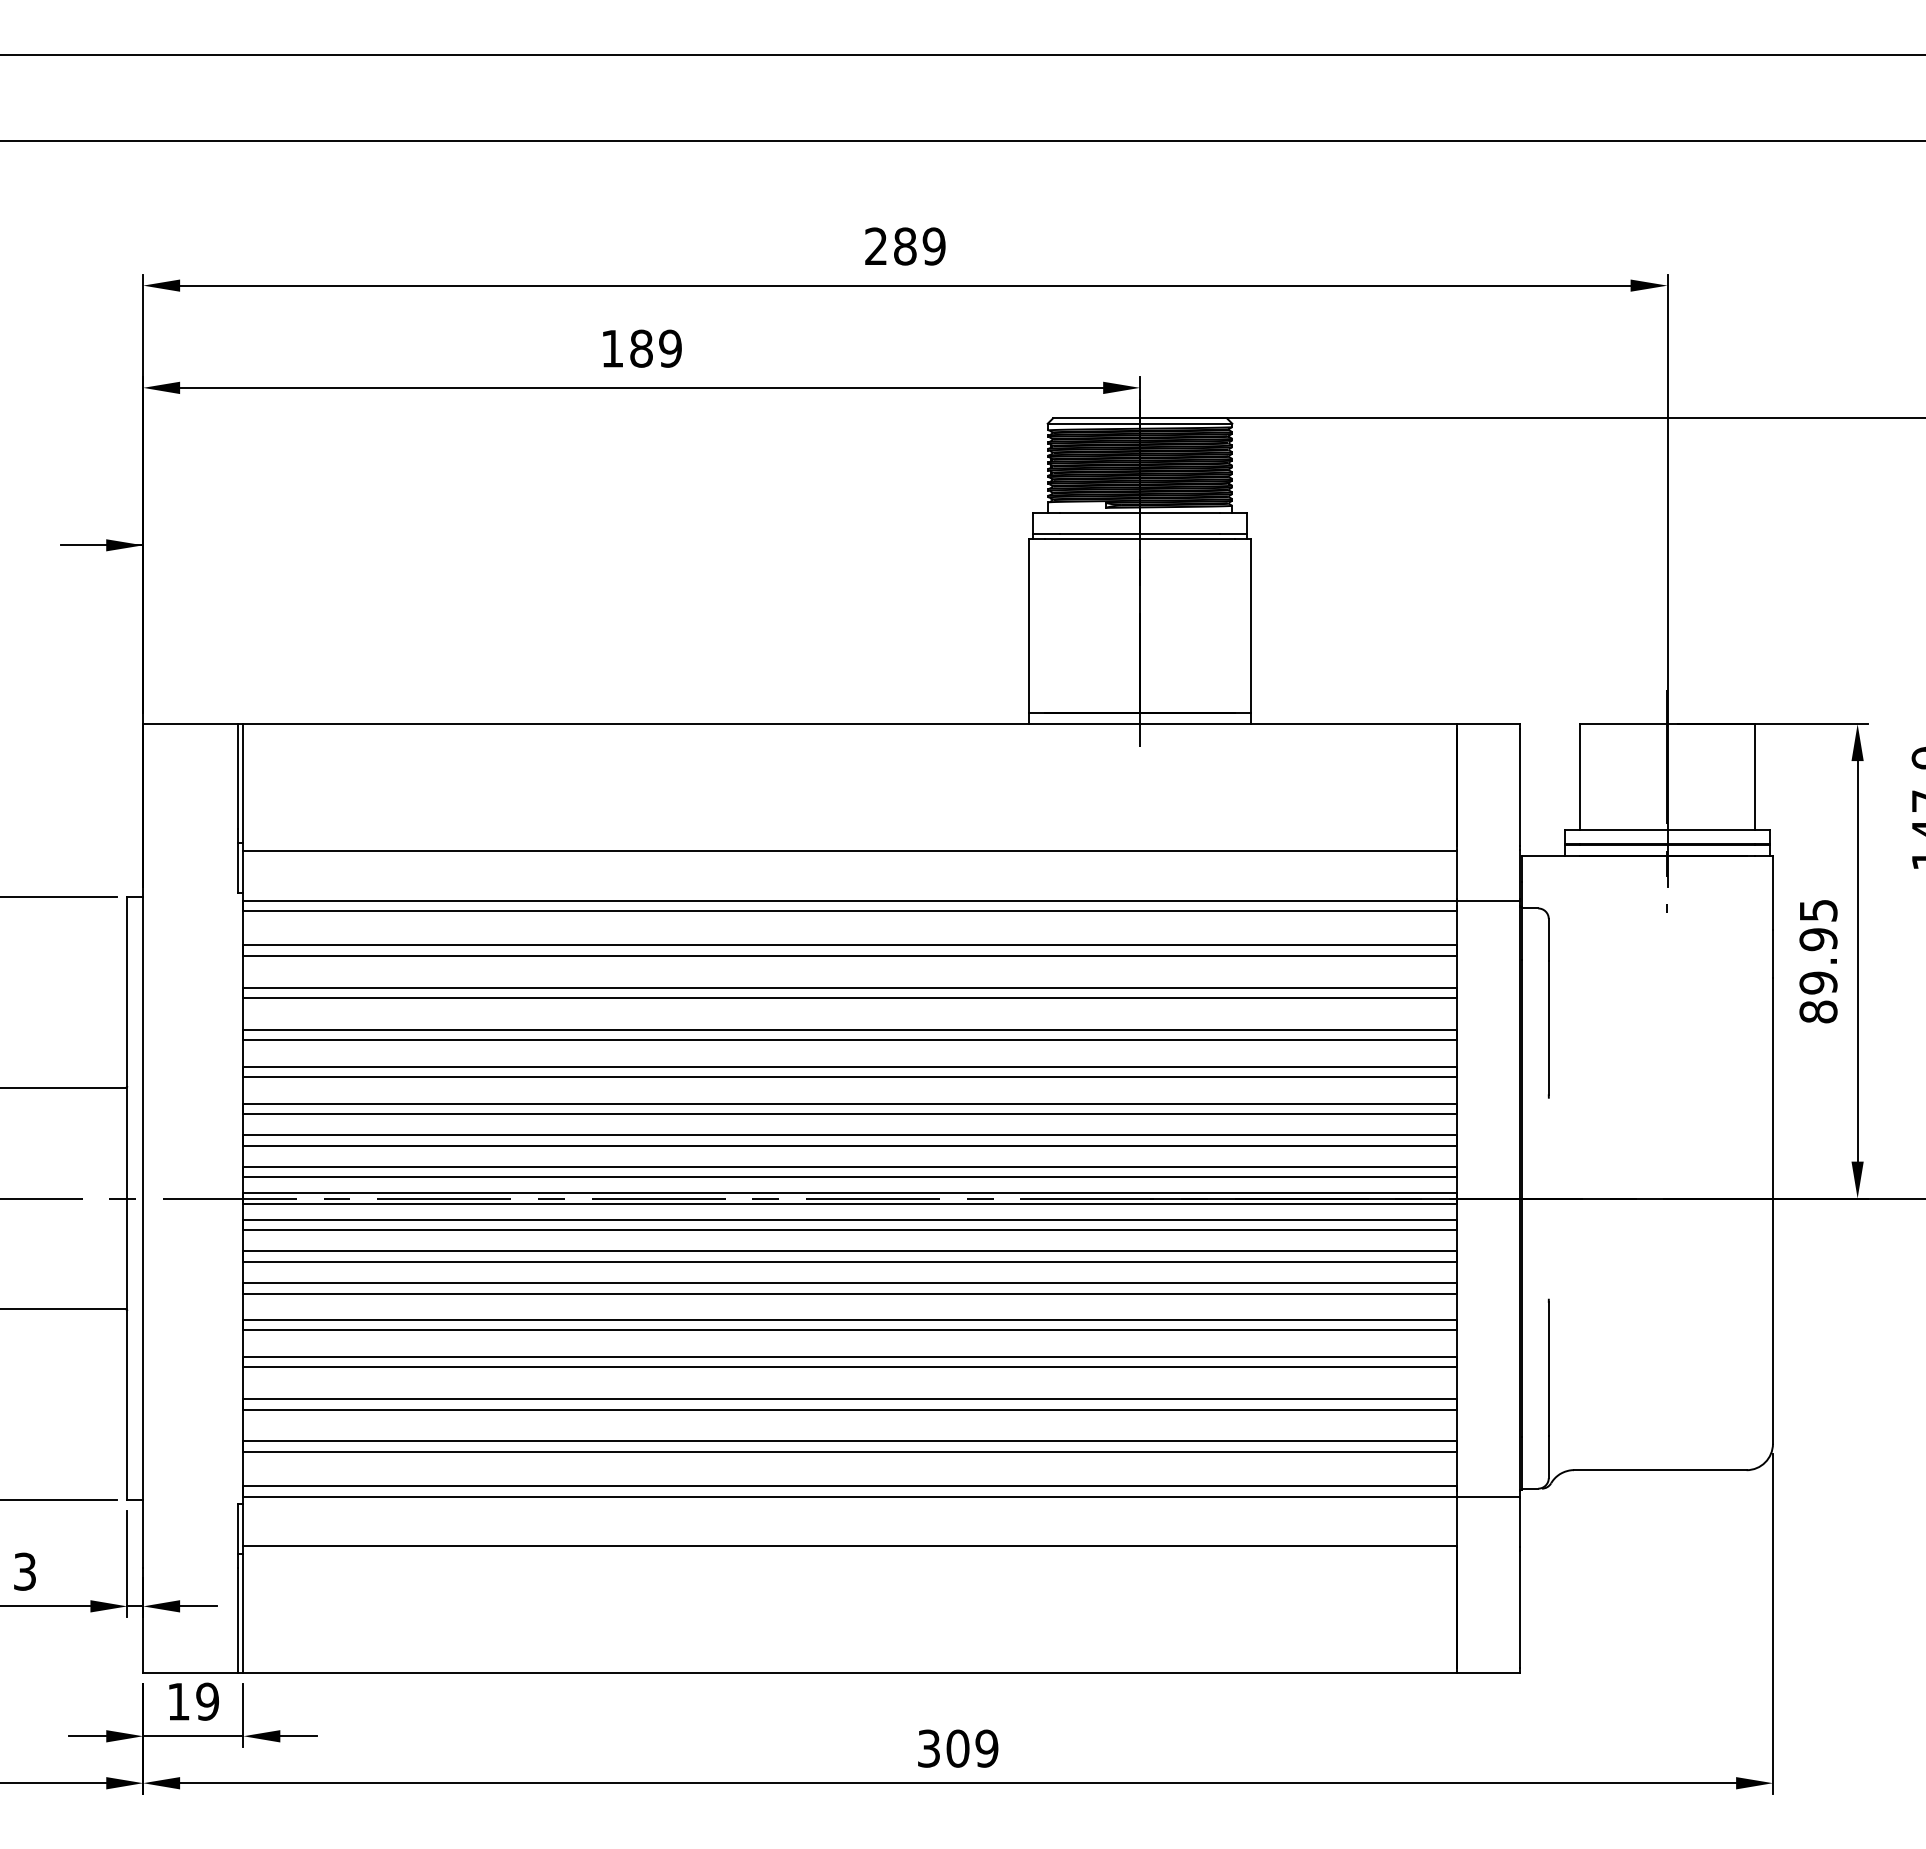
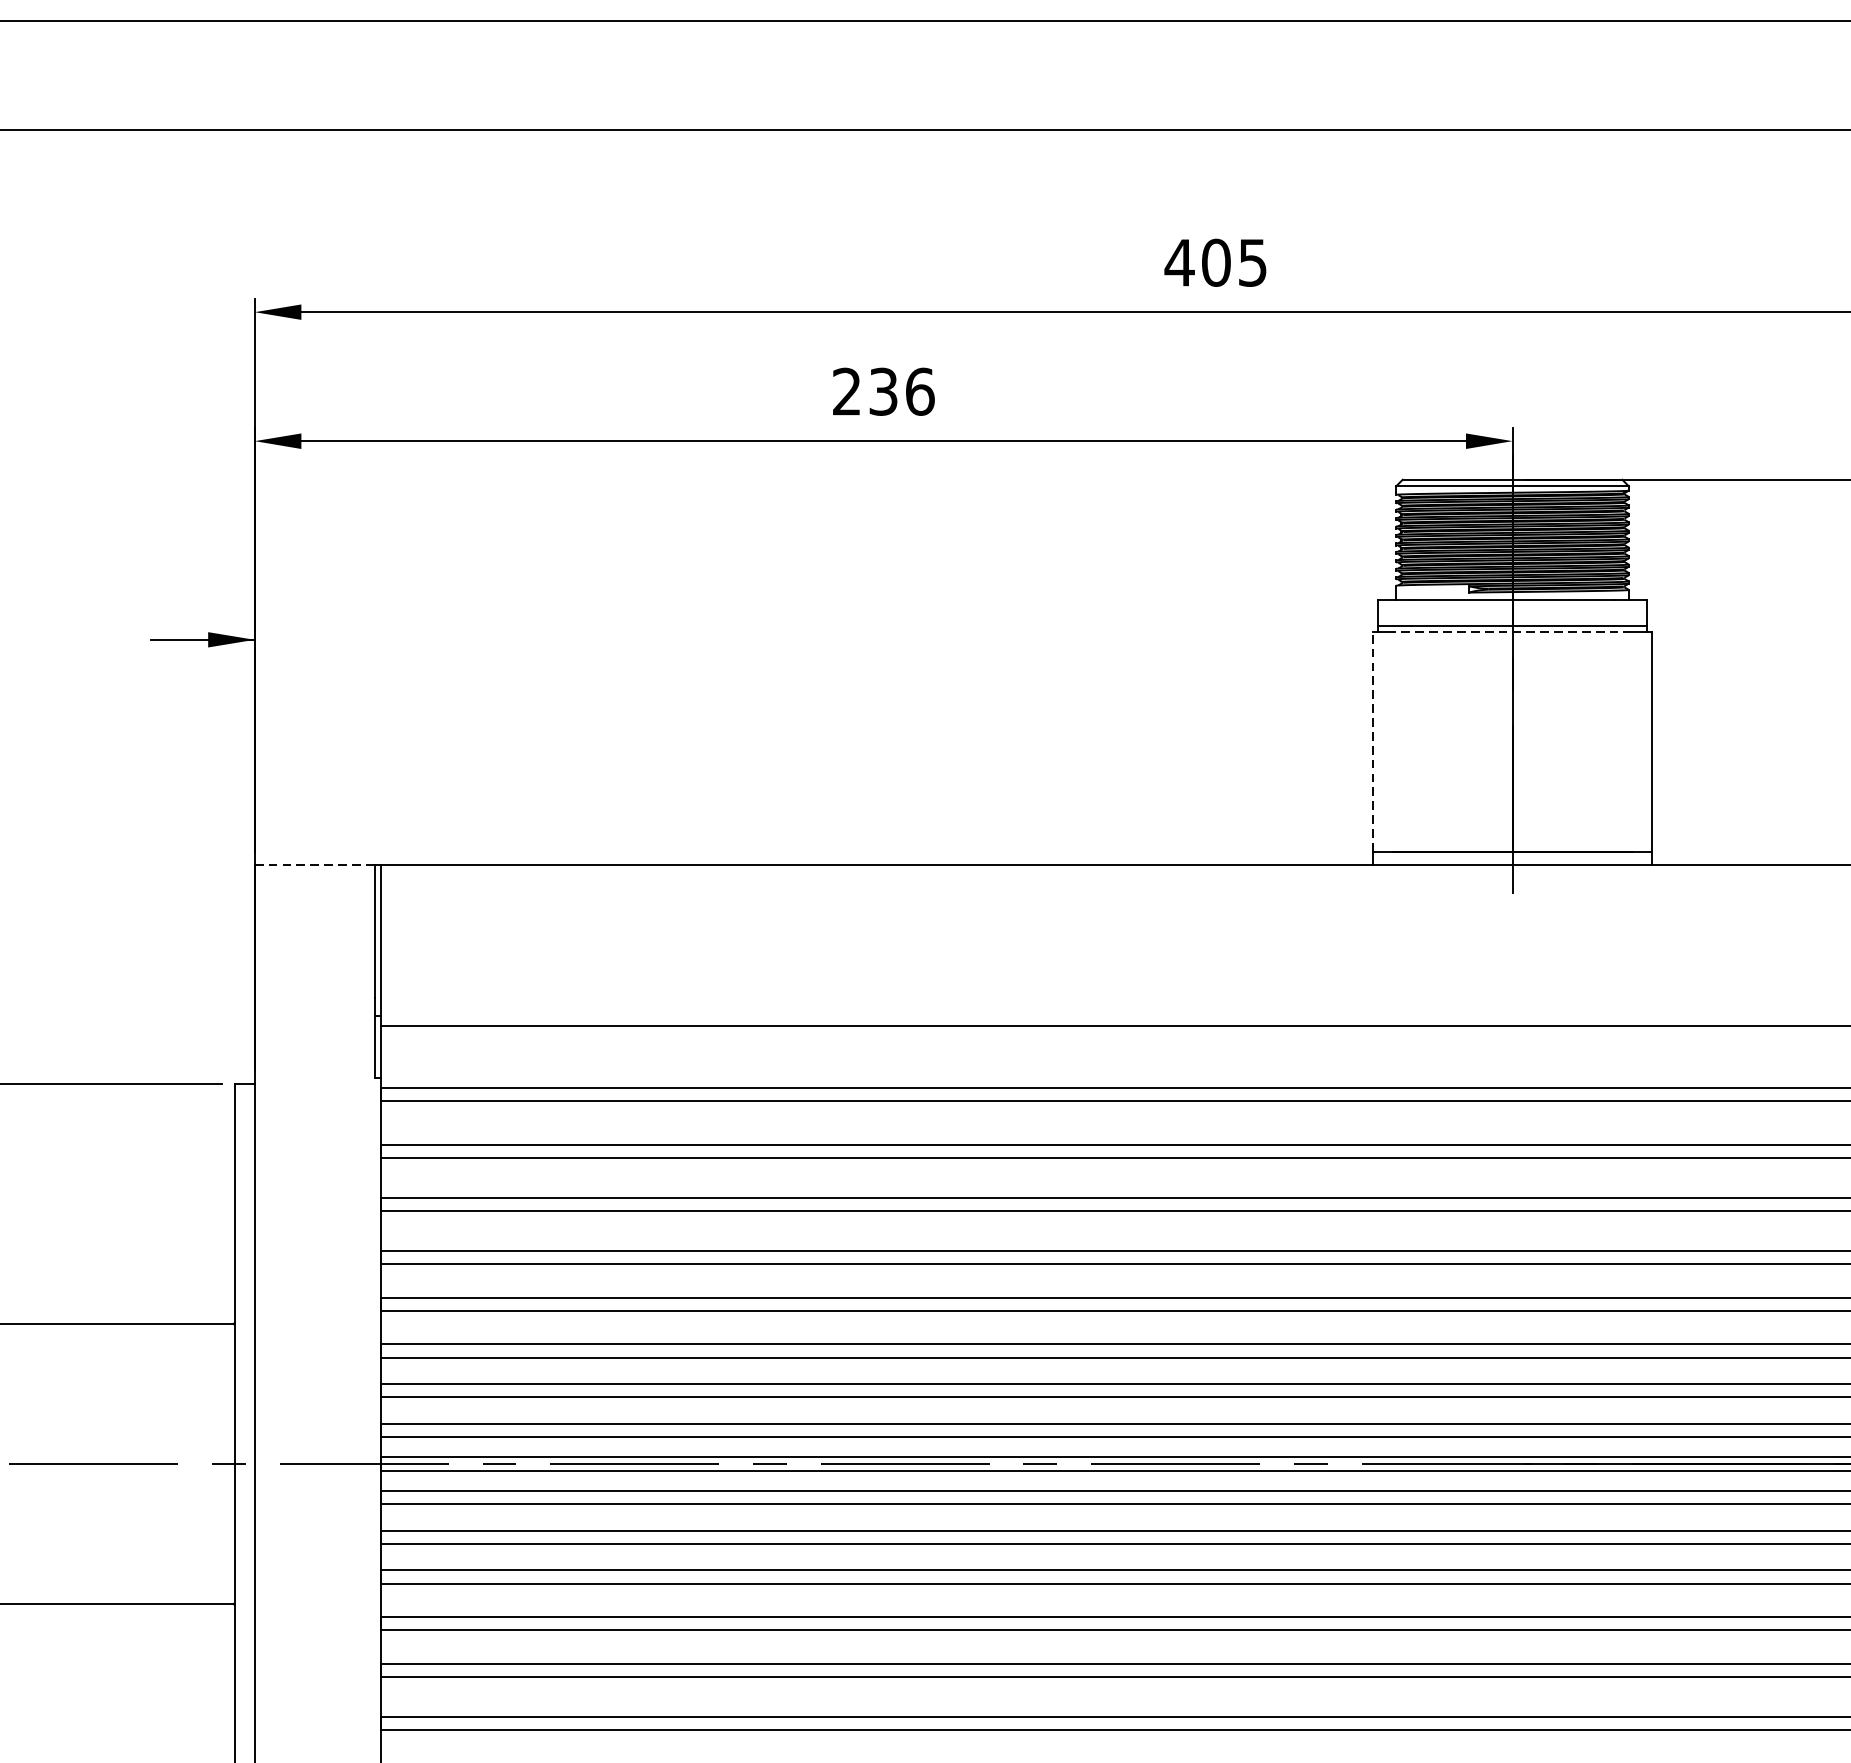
text: (904, 246) -> (1215, 262), 289 -> 405
text: (641, 348) -> (883, 391), 189 -> 236
line: (1140, 539) -> (1513, 632), solid -> dashed
line: (1029, 625) -> (1373, 740), solid -> dashed
line: (191, 723) -> (315, 864), solid -> dashed

